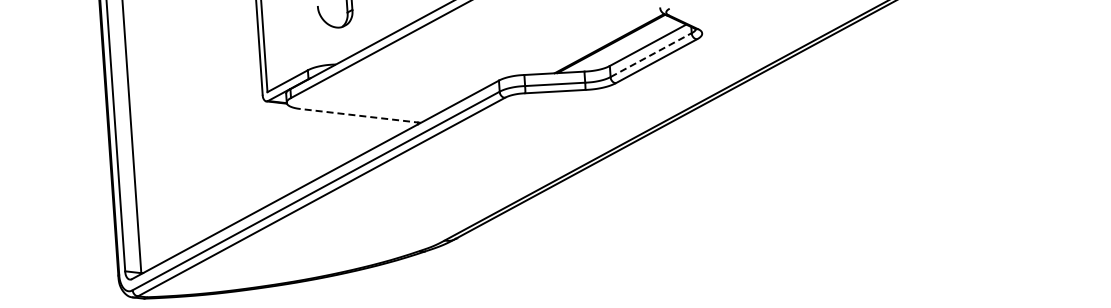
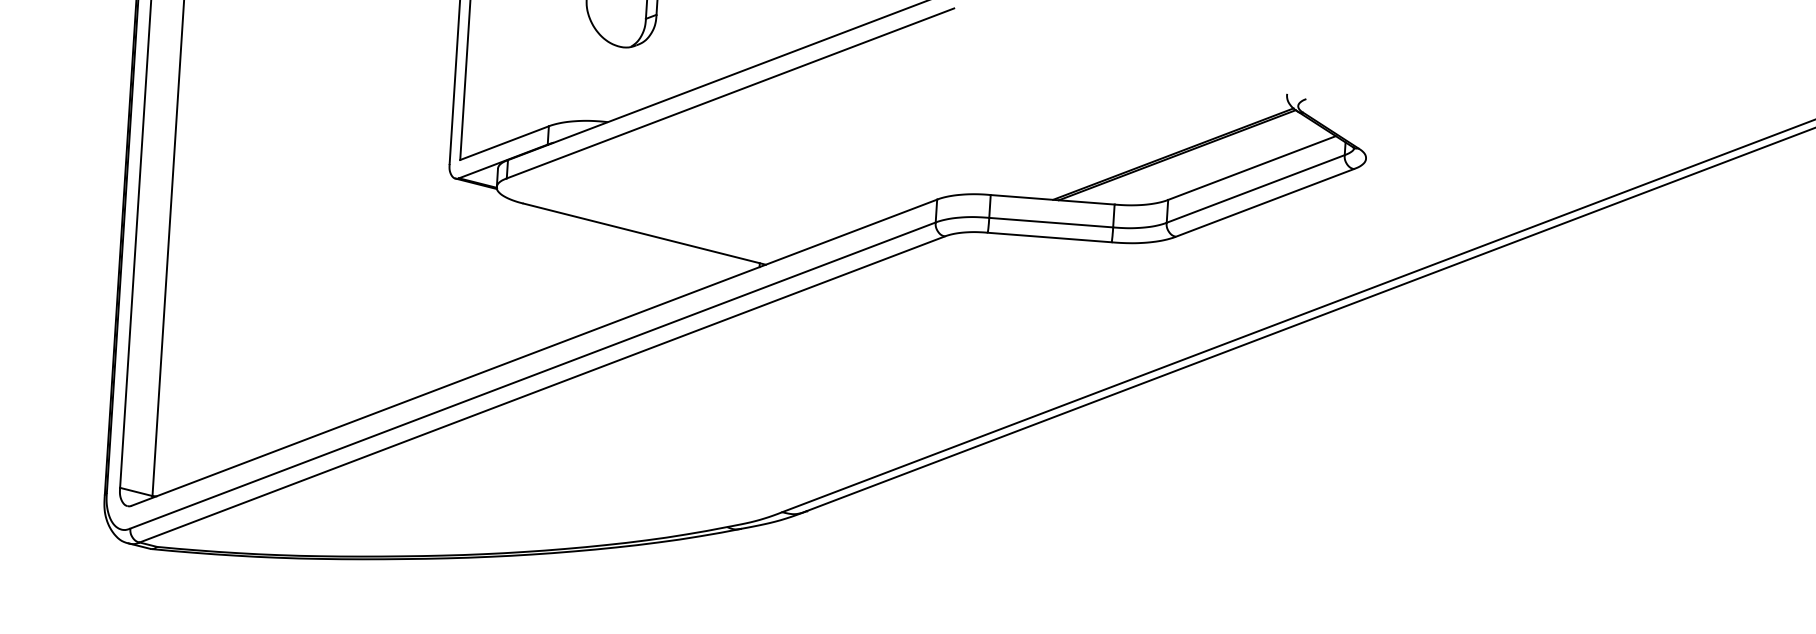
line: (651, 54) -> (1256, 187), dashed -> solid
line: (360, 115) -> (644, 233), dashed -> solid

